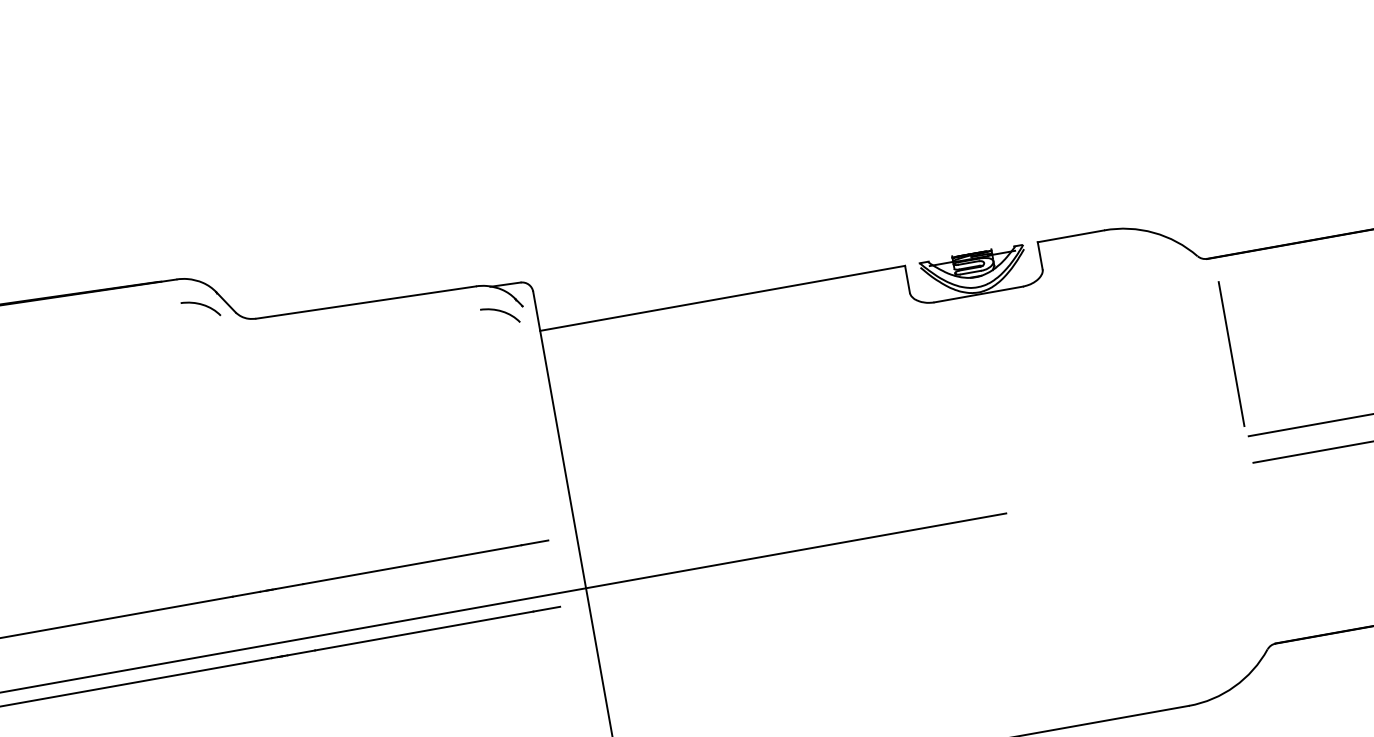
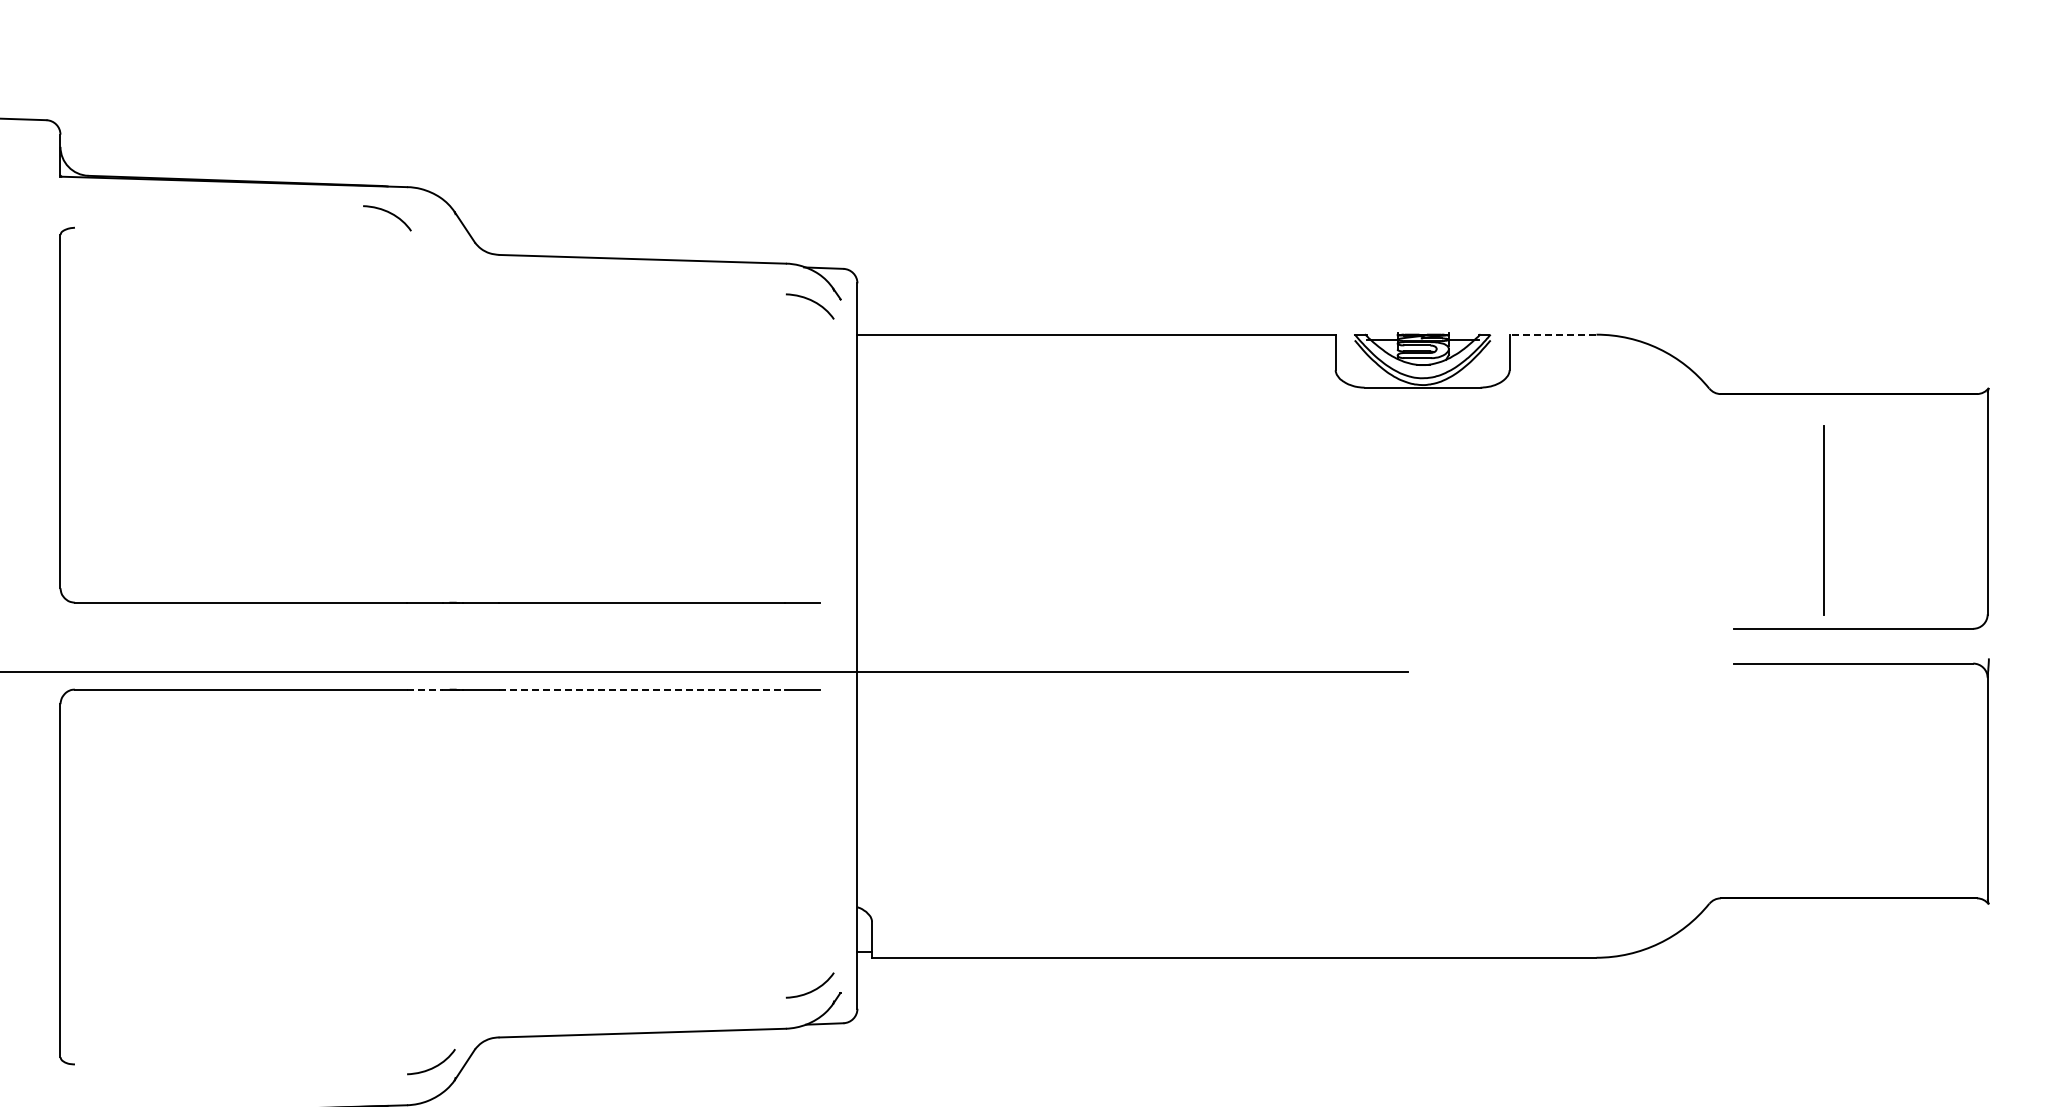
line: (1070, 236) -> (1552, 334), solid -> dashed
curve: (202, 305) -> (390, 214), moved
line: (1230, 354) -> (1823, 520), moved
line: (424, 630) -> (642, 689), solid -> dashed
line: (258, 660) -> (424, 689), solid -> dashed

